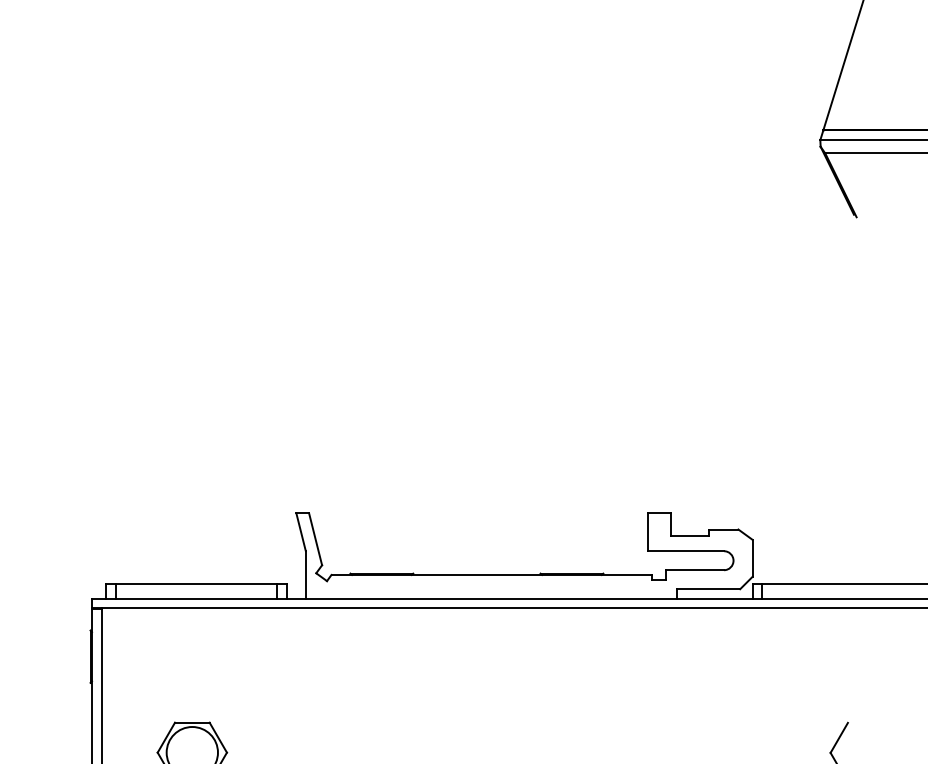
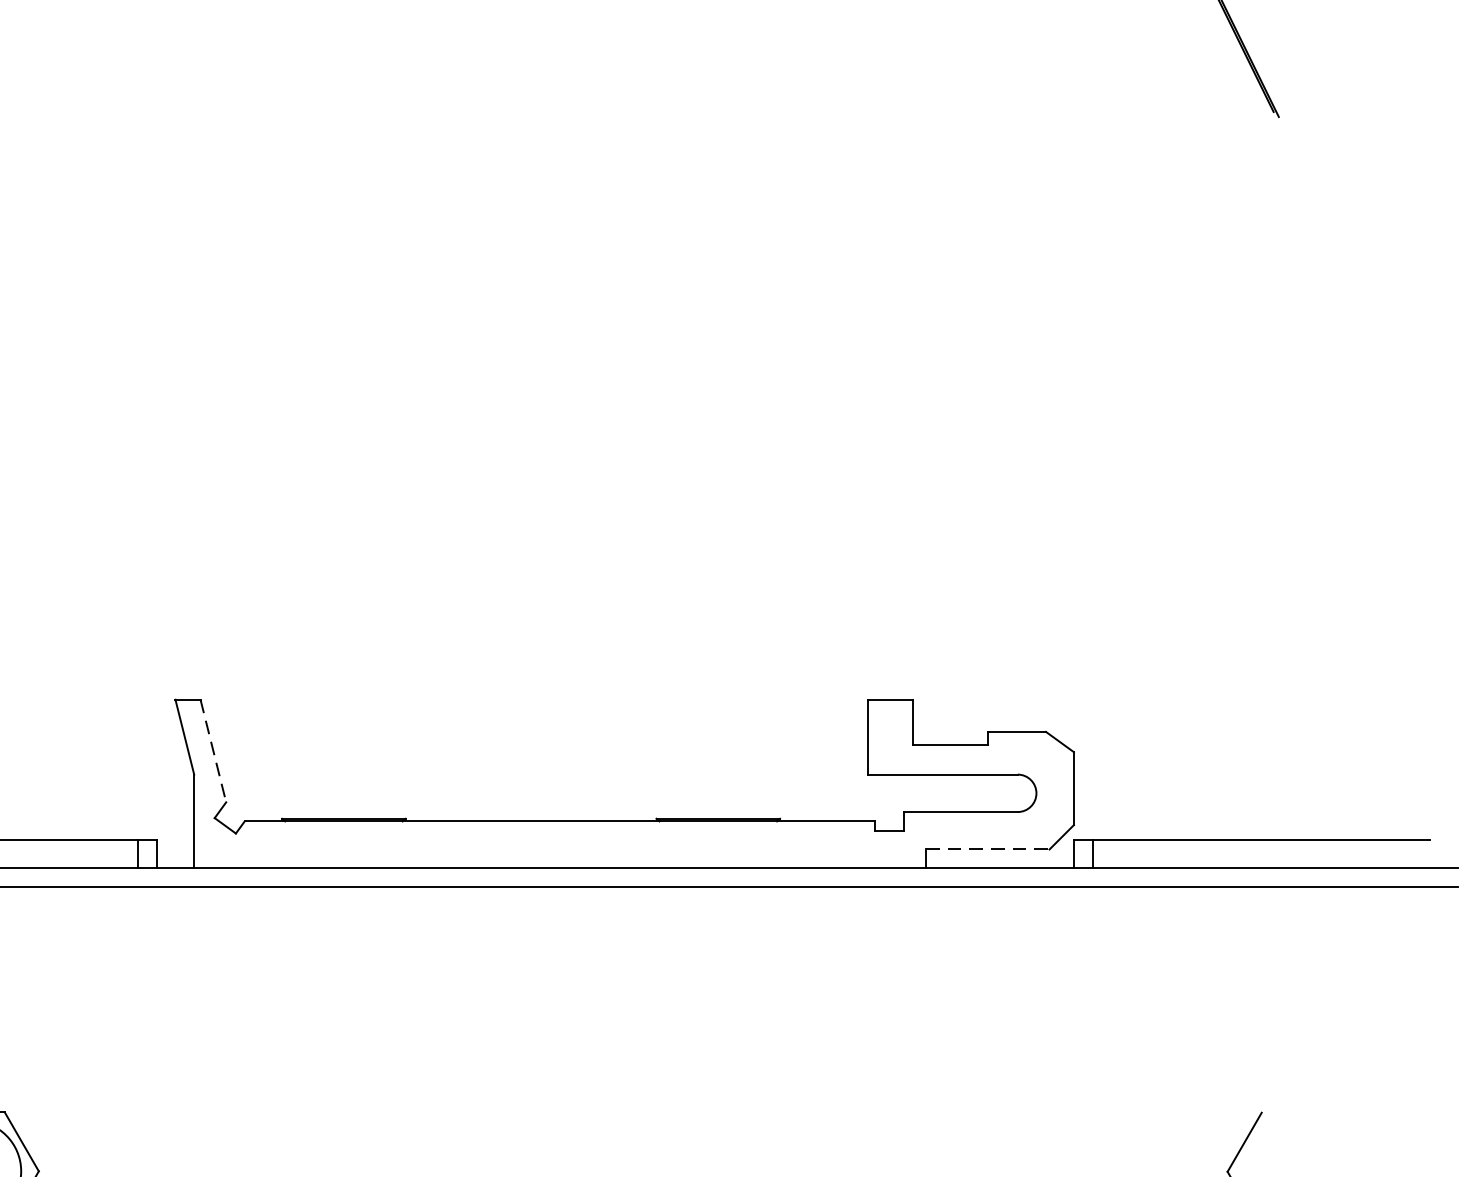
line: (315, 539) -> (213, 751), solid -> dashed
line: (709, 589) -> (989, 850), solid -> dashed

